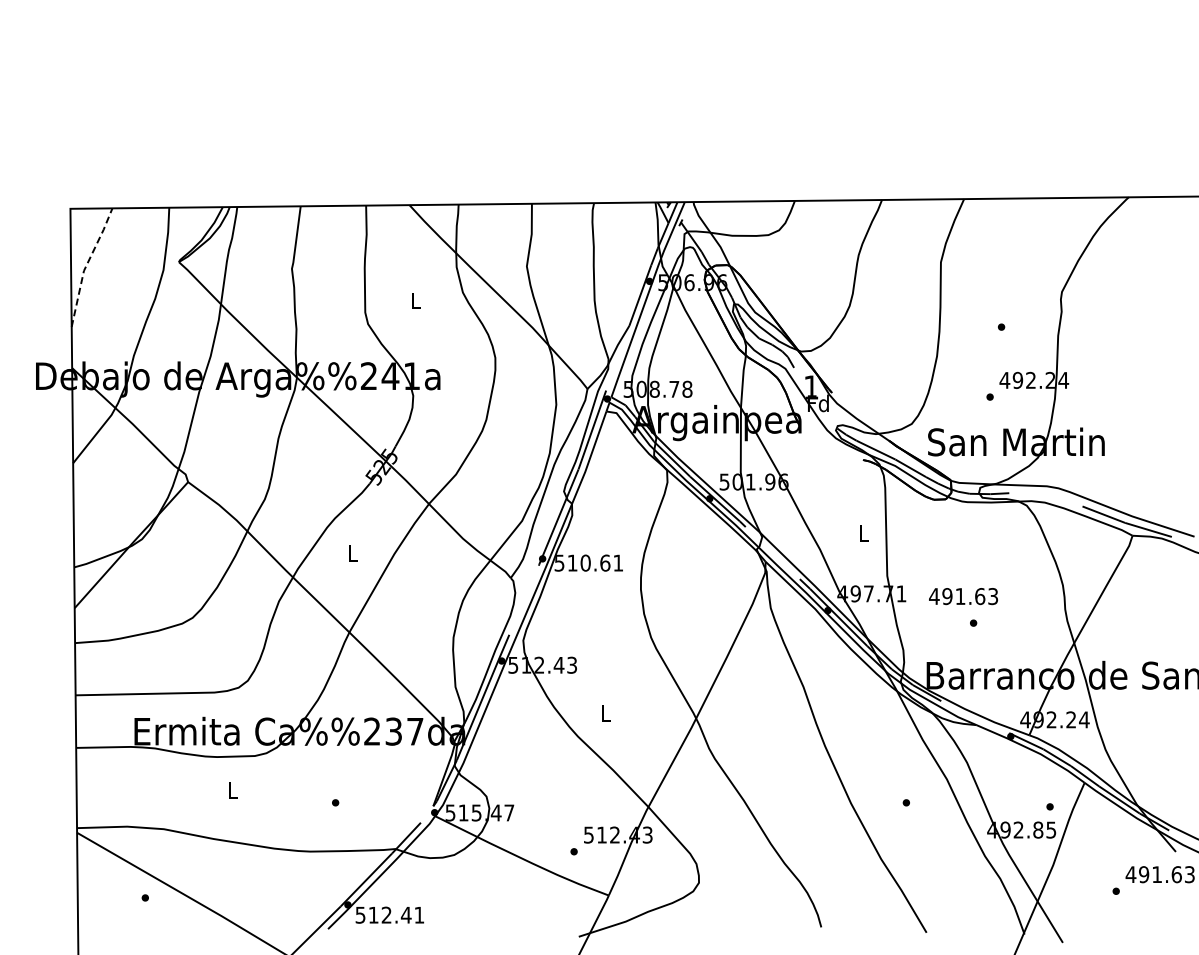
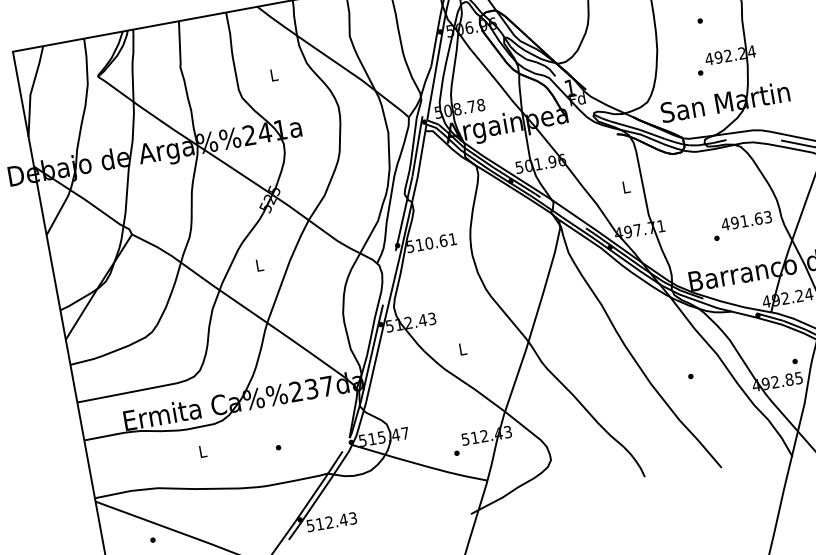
line: (86, 265) -> (31, 90), dashed -> solid
text: (963, 596) -> (746, 220), moved
text: (419, 914) -> (353, 517), 512.41 -> 512.43

